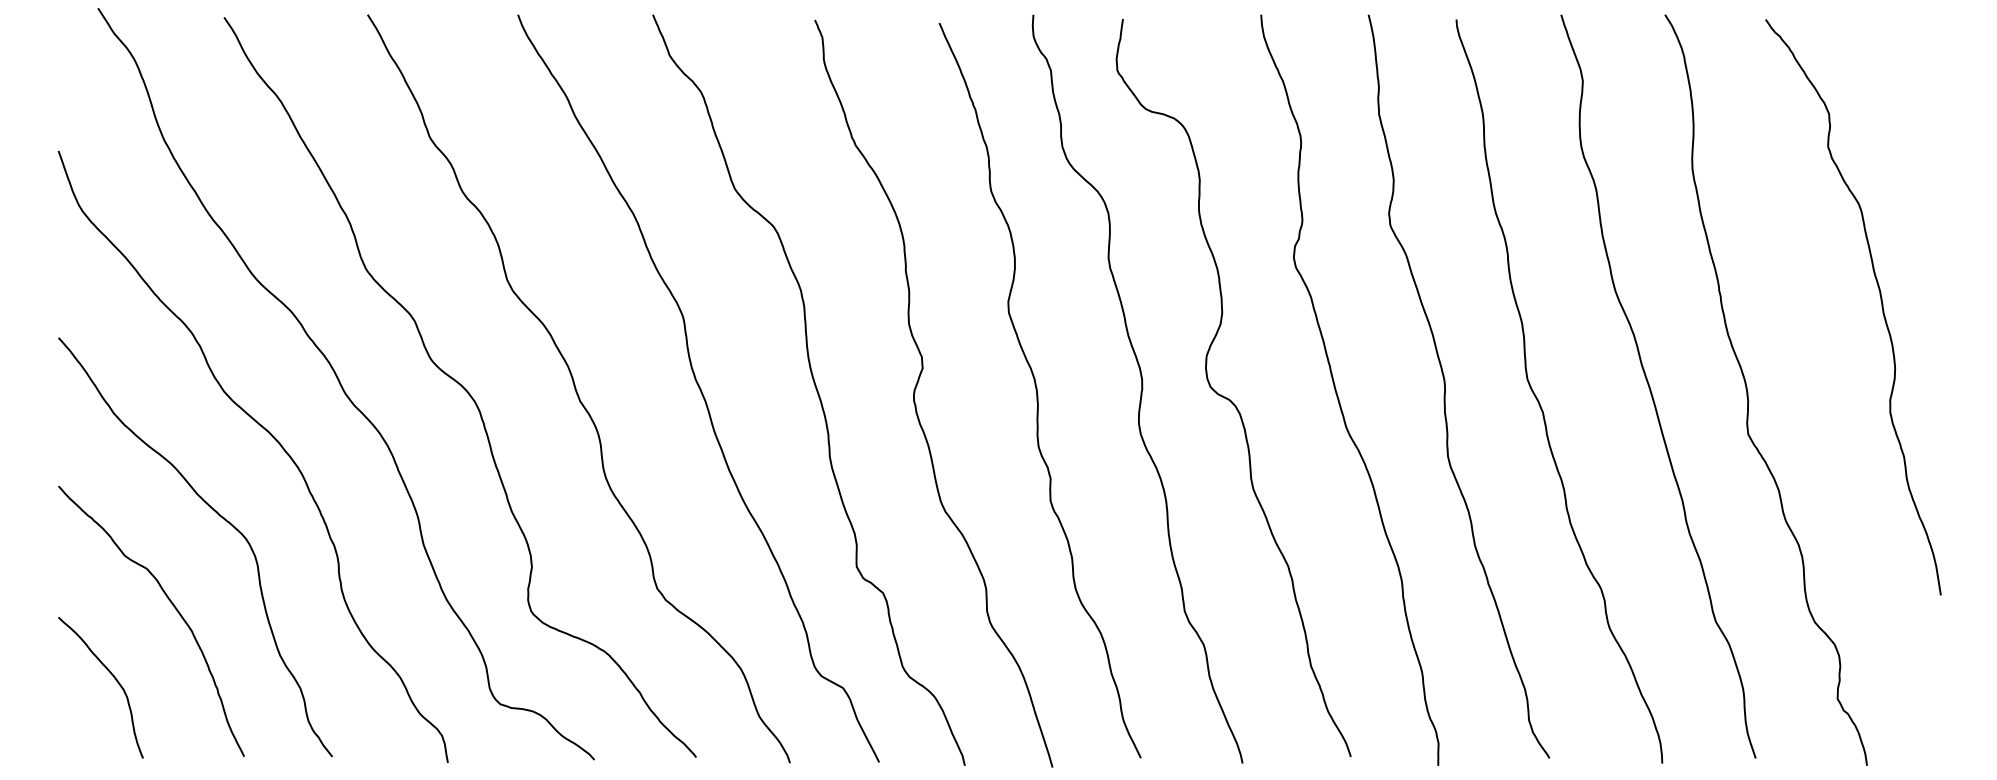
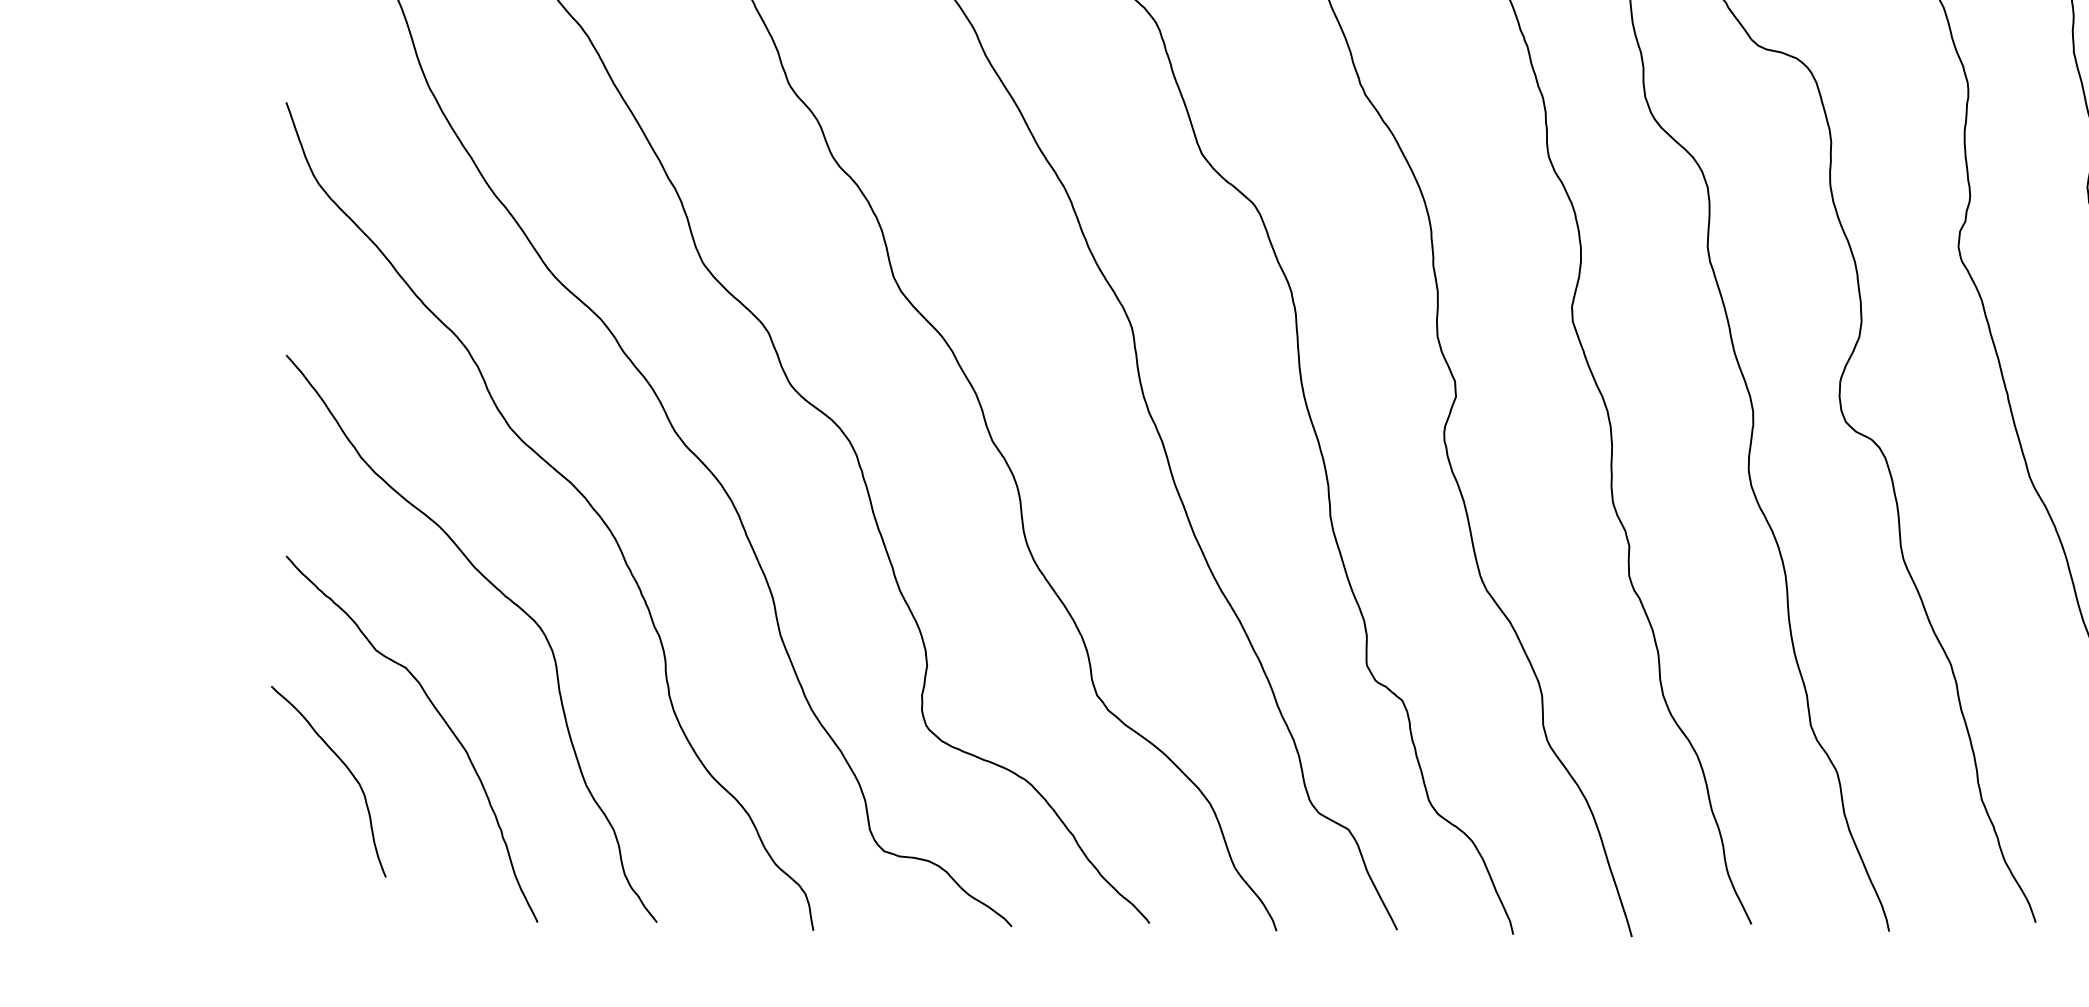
curve: (111, 675) -> (343, 765), moved

